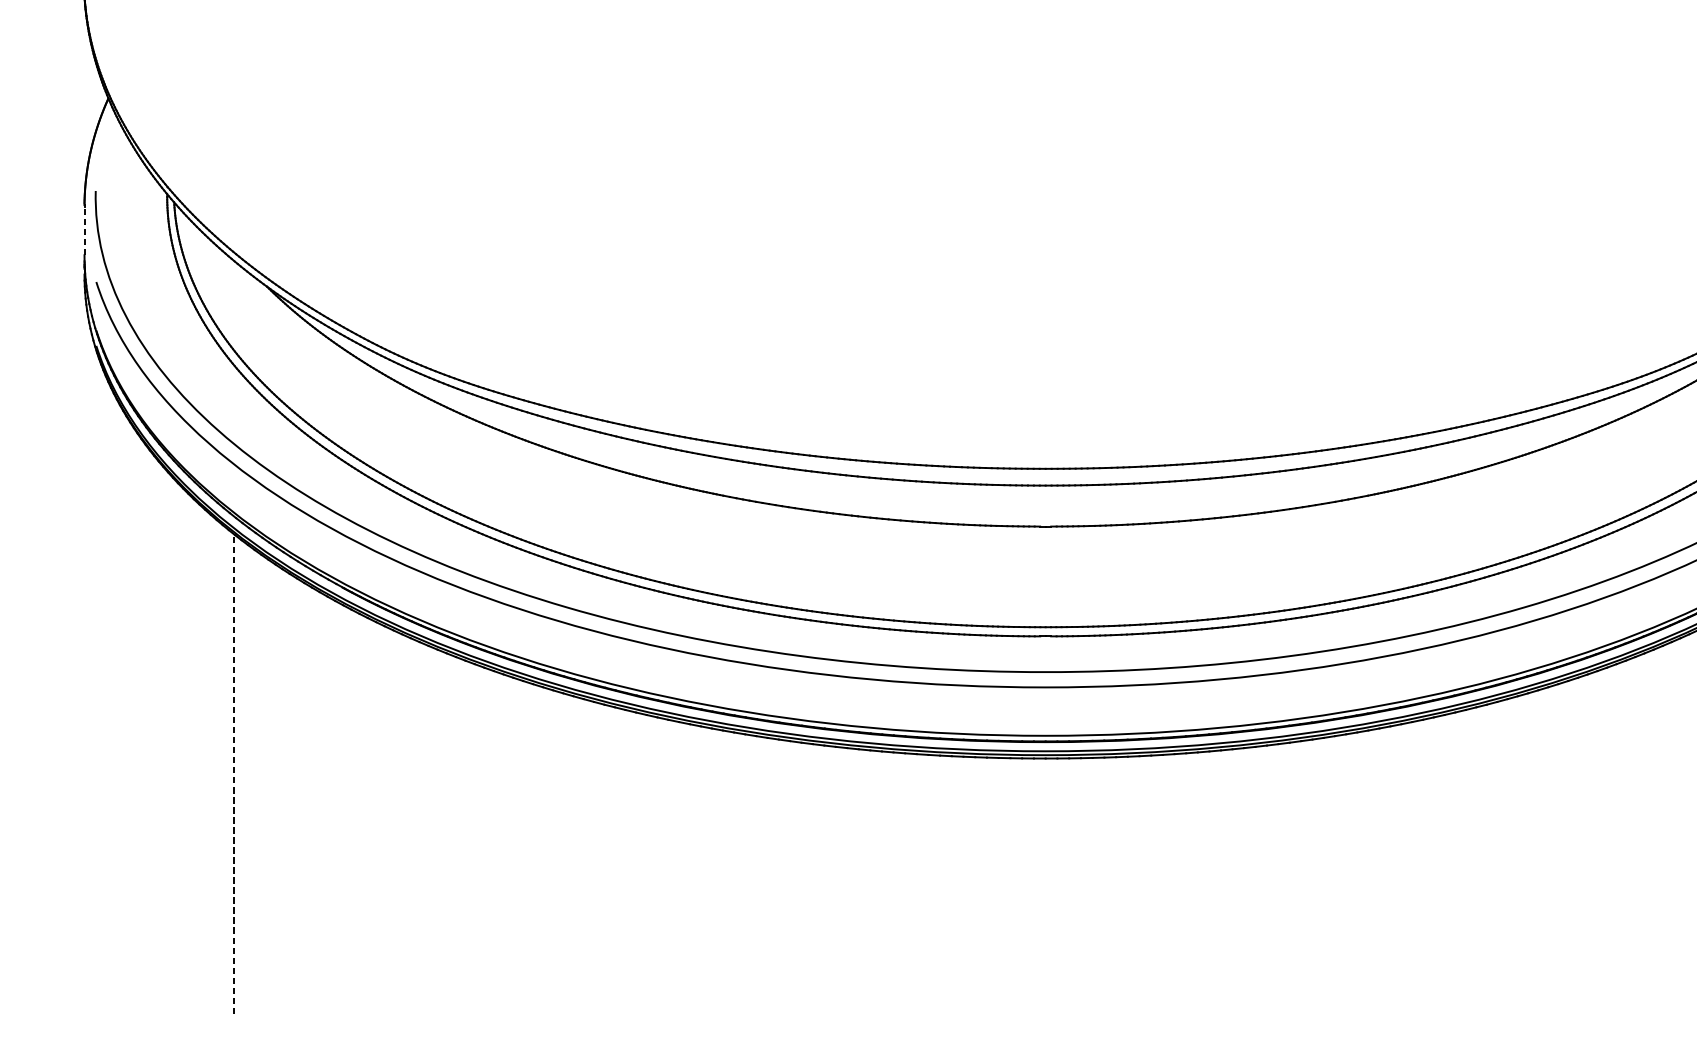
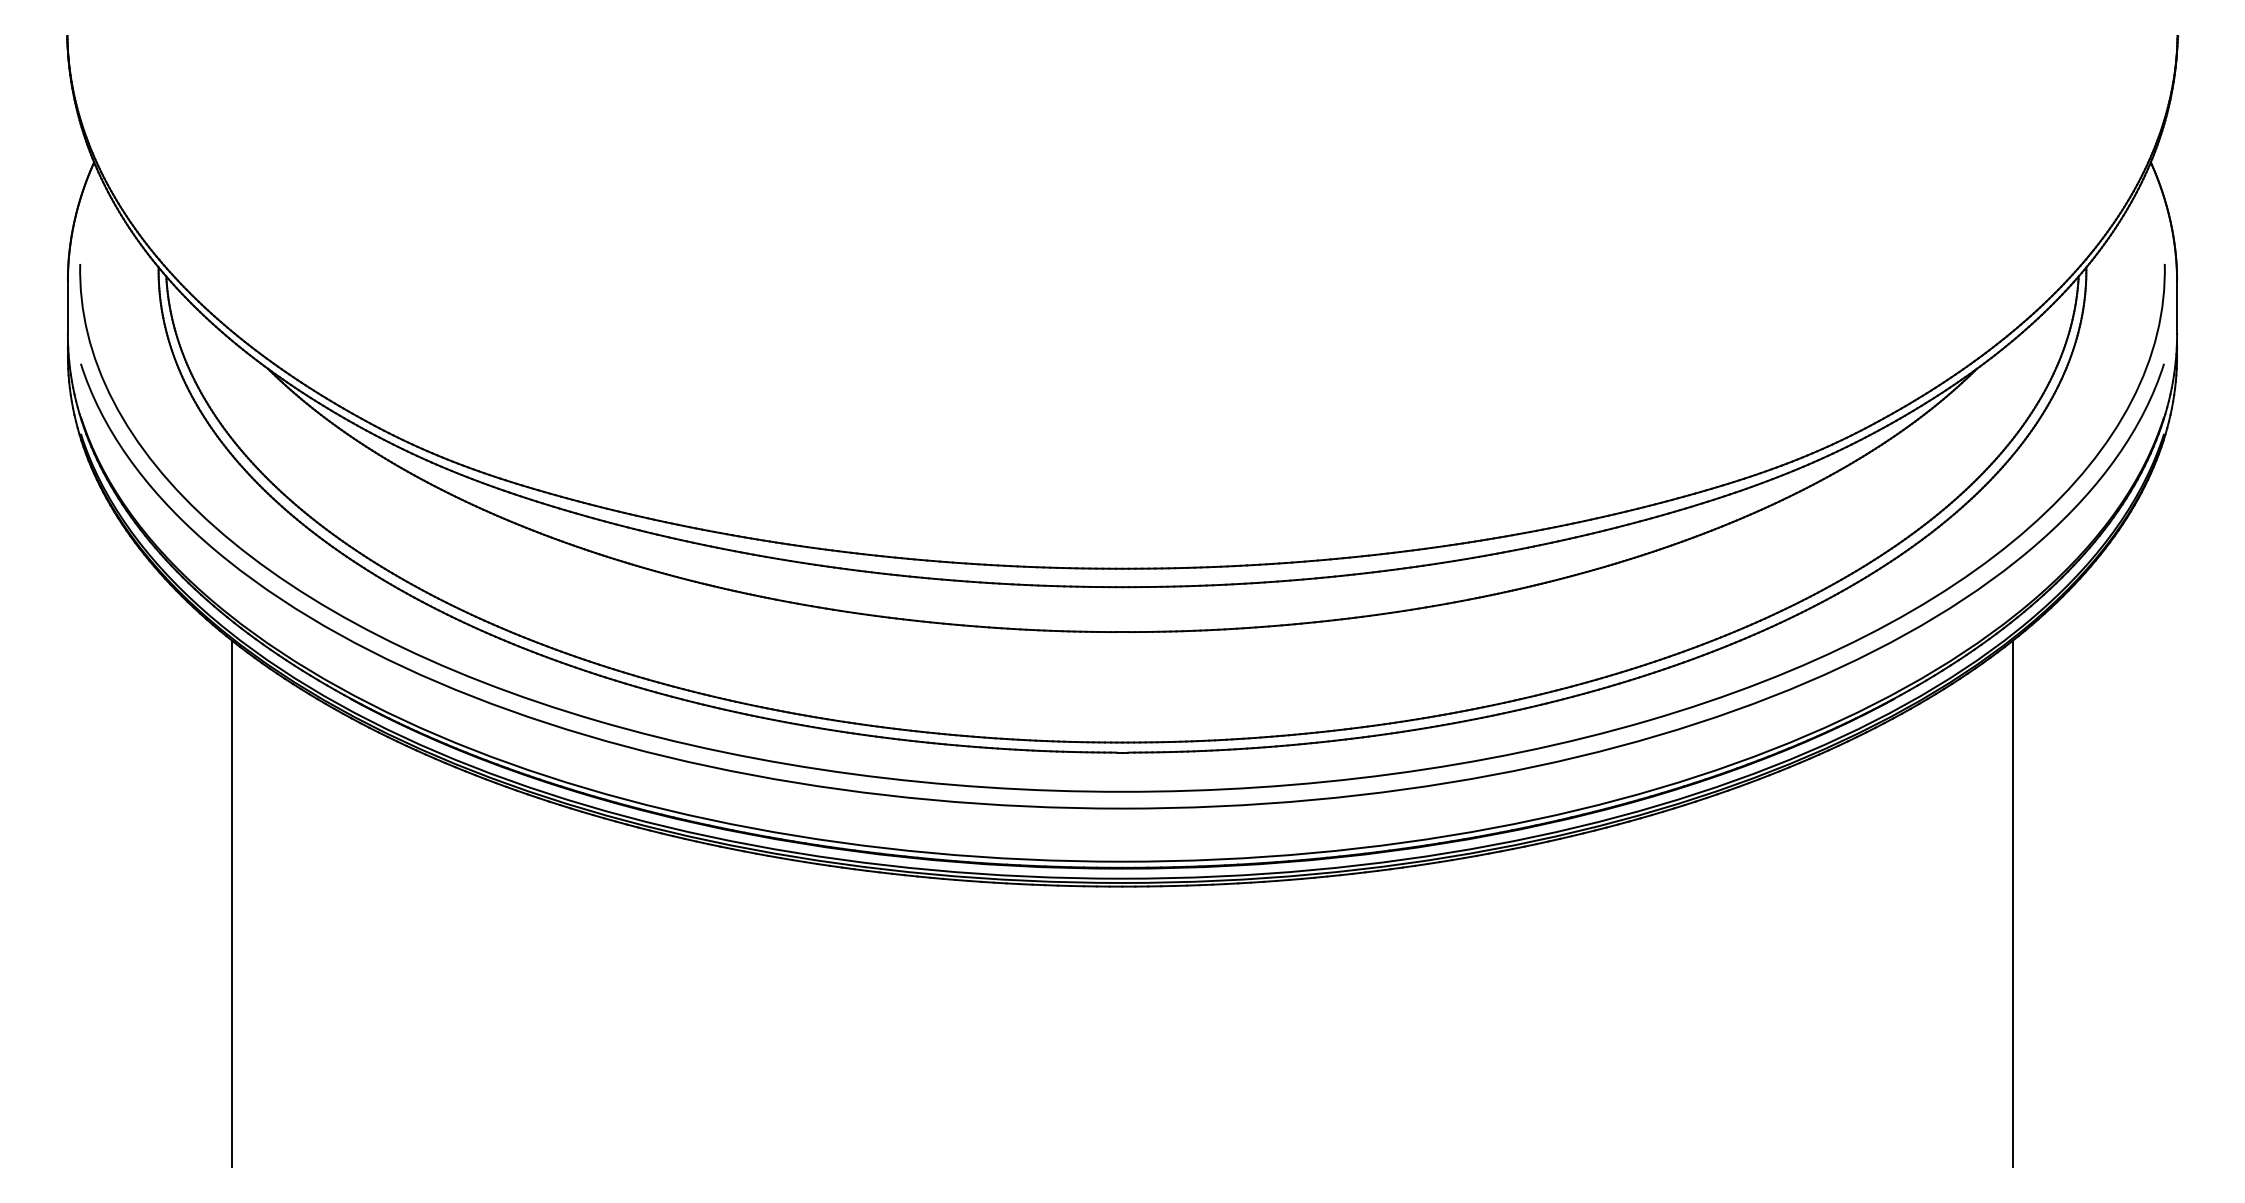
line: (84, 230) -> (67, 307), dashed -> solid
line: (234, 773) -> (232, 903), dashed -> solid

